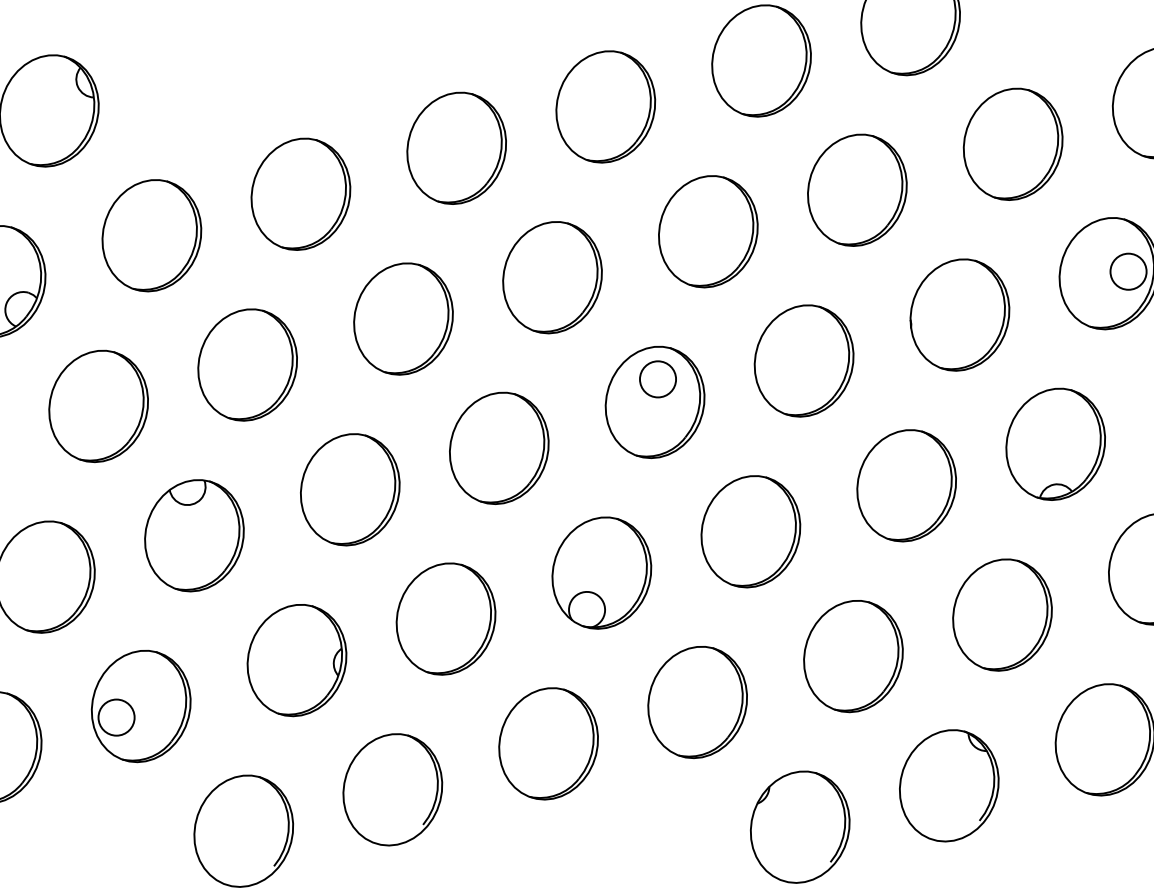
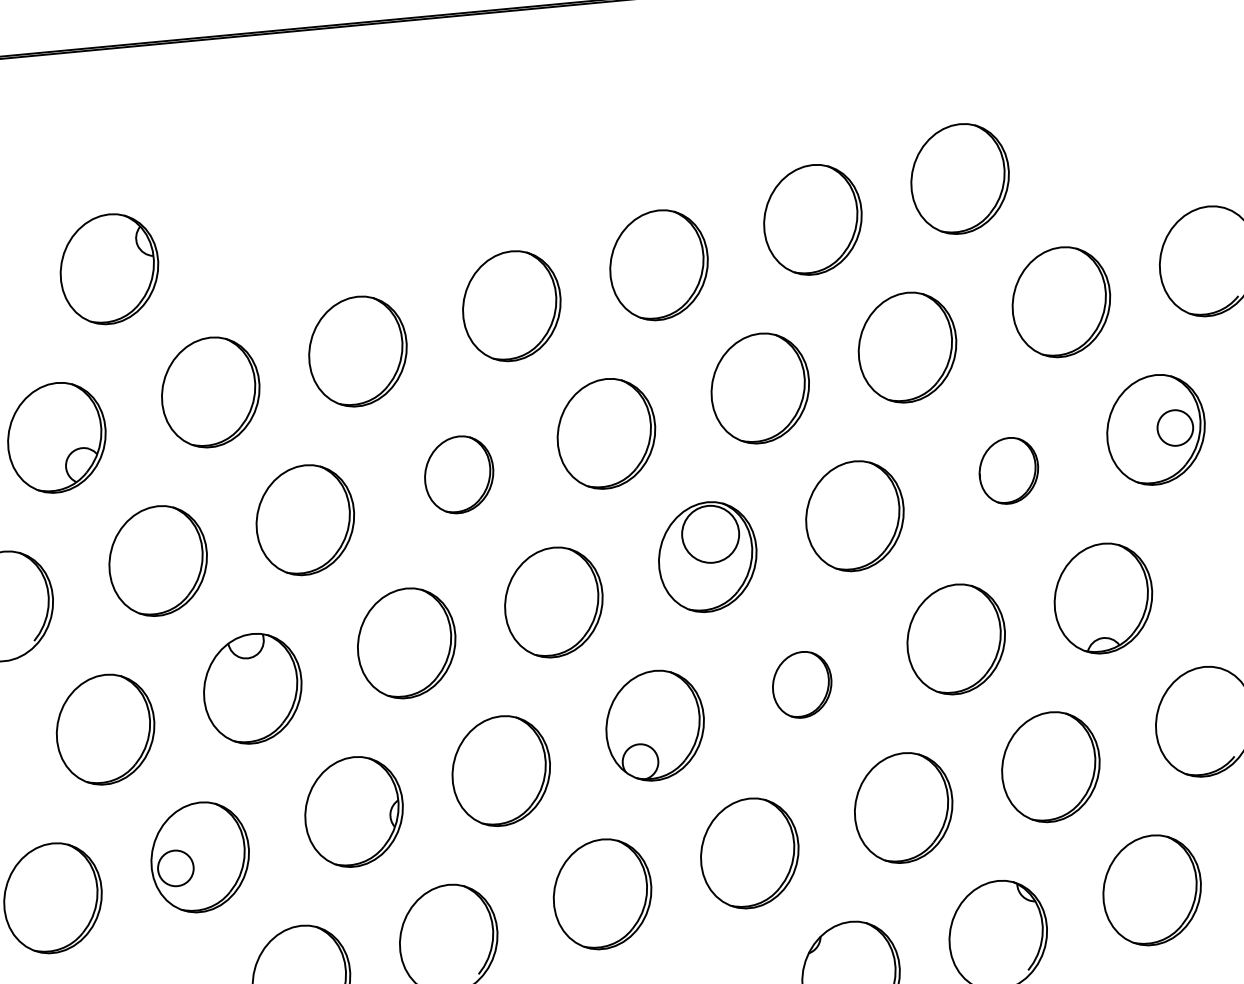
part: (959, 314) -> (1008, 470), size x0.6
part: (402, 318) -> (458, 474), size x0.7
circle: (657, 379) -> (710, 534), size x1.6
part: (750, 531) -> (801, 684), size x0.6

